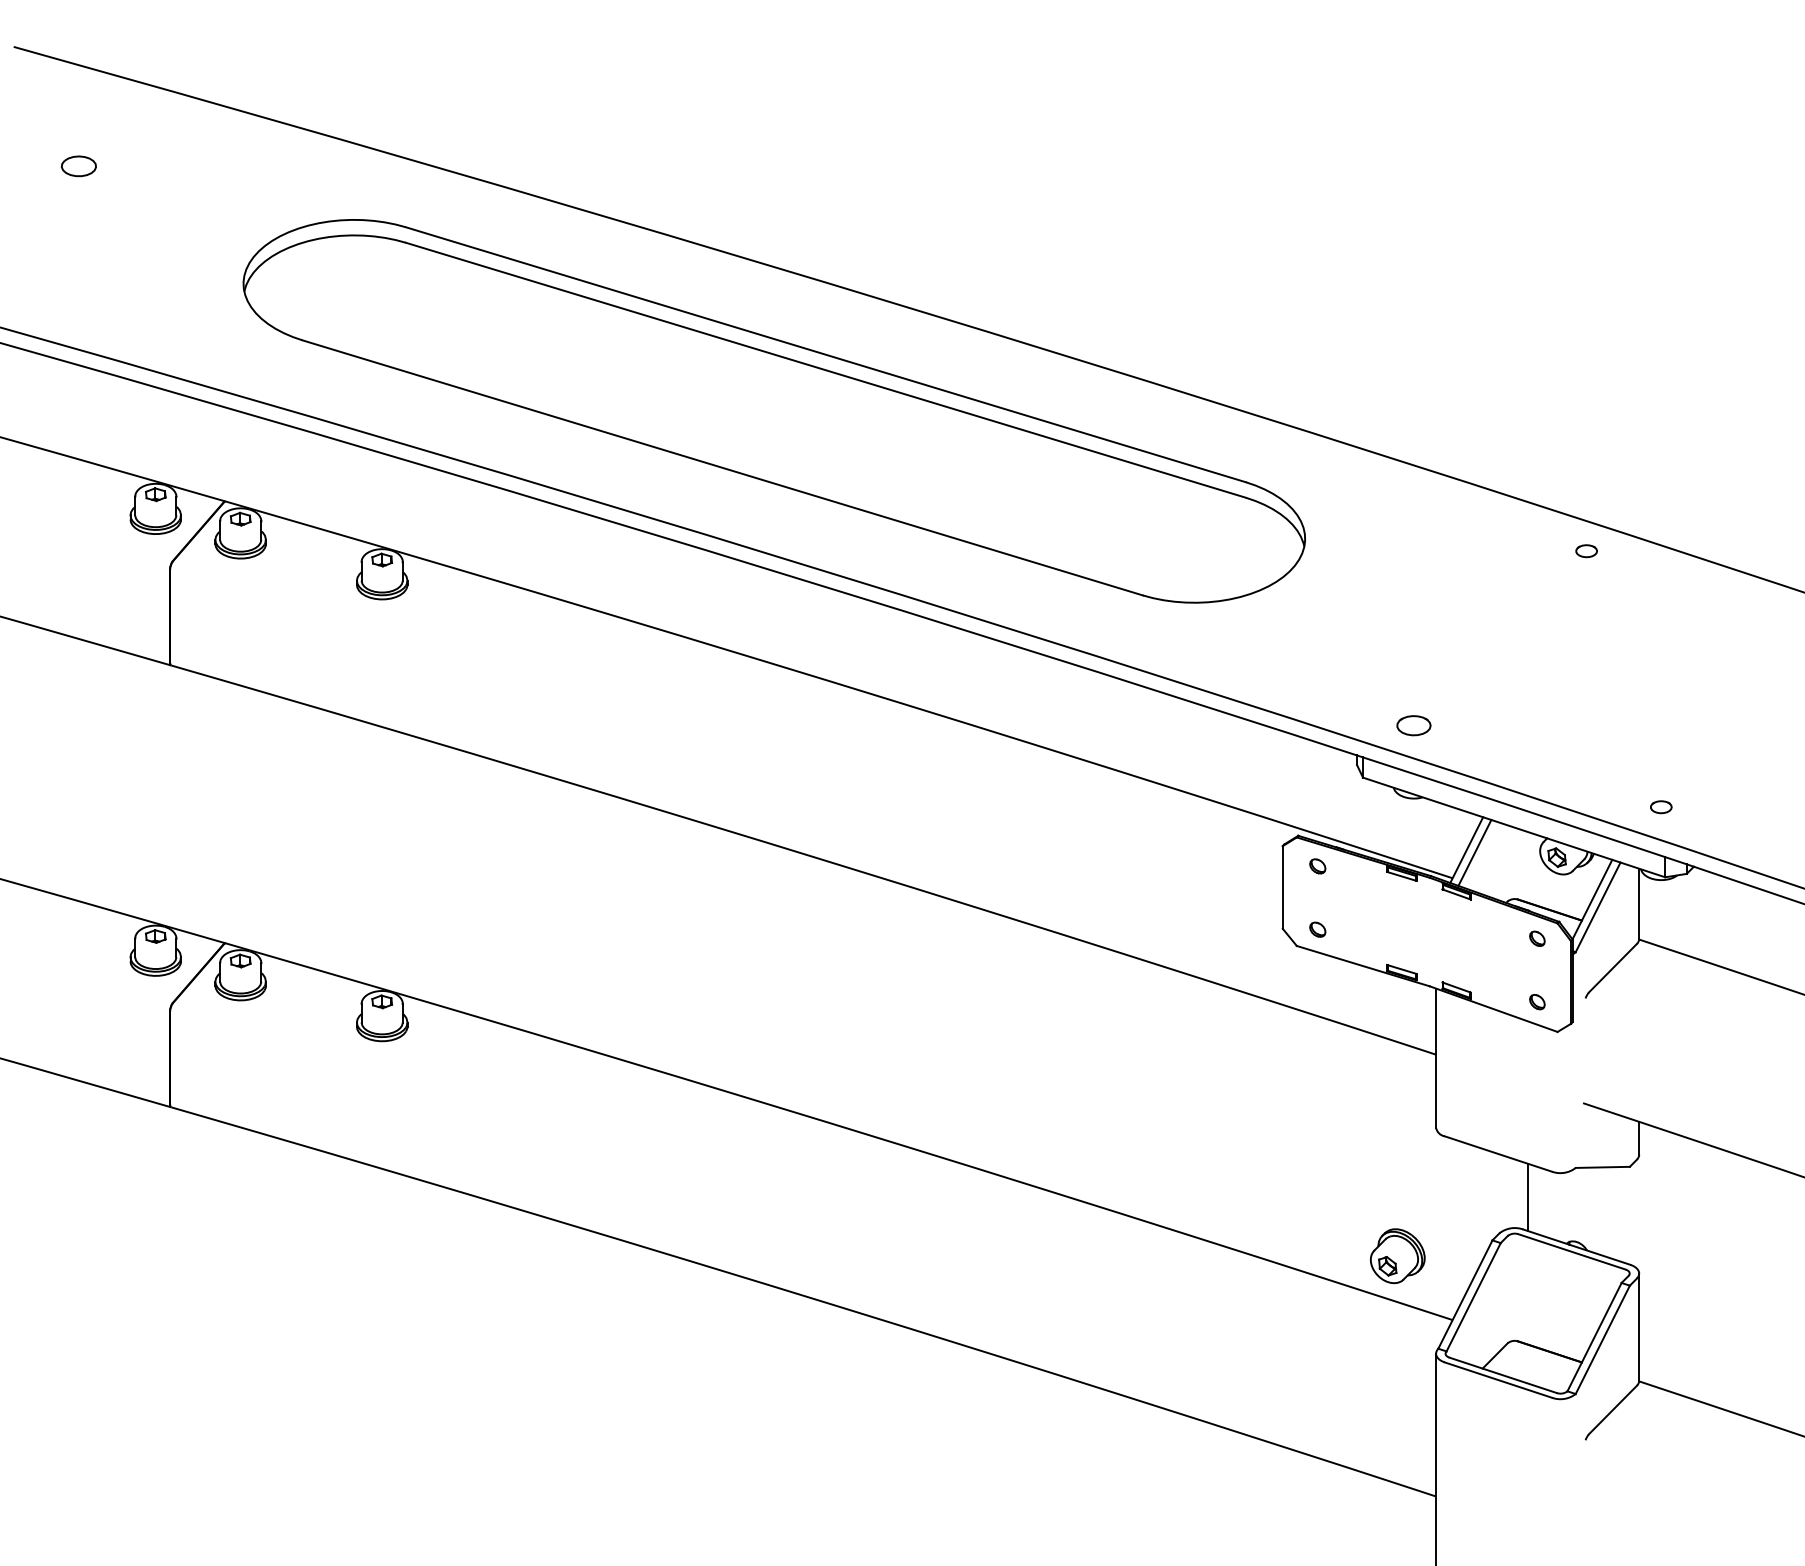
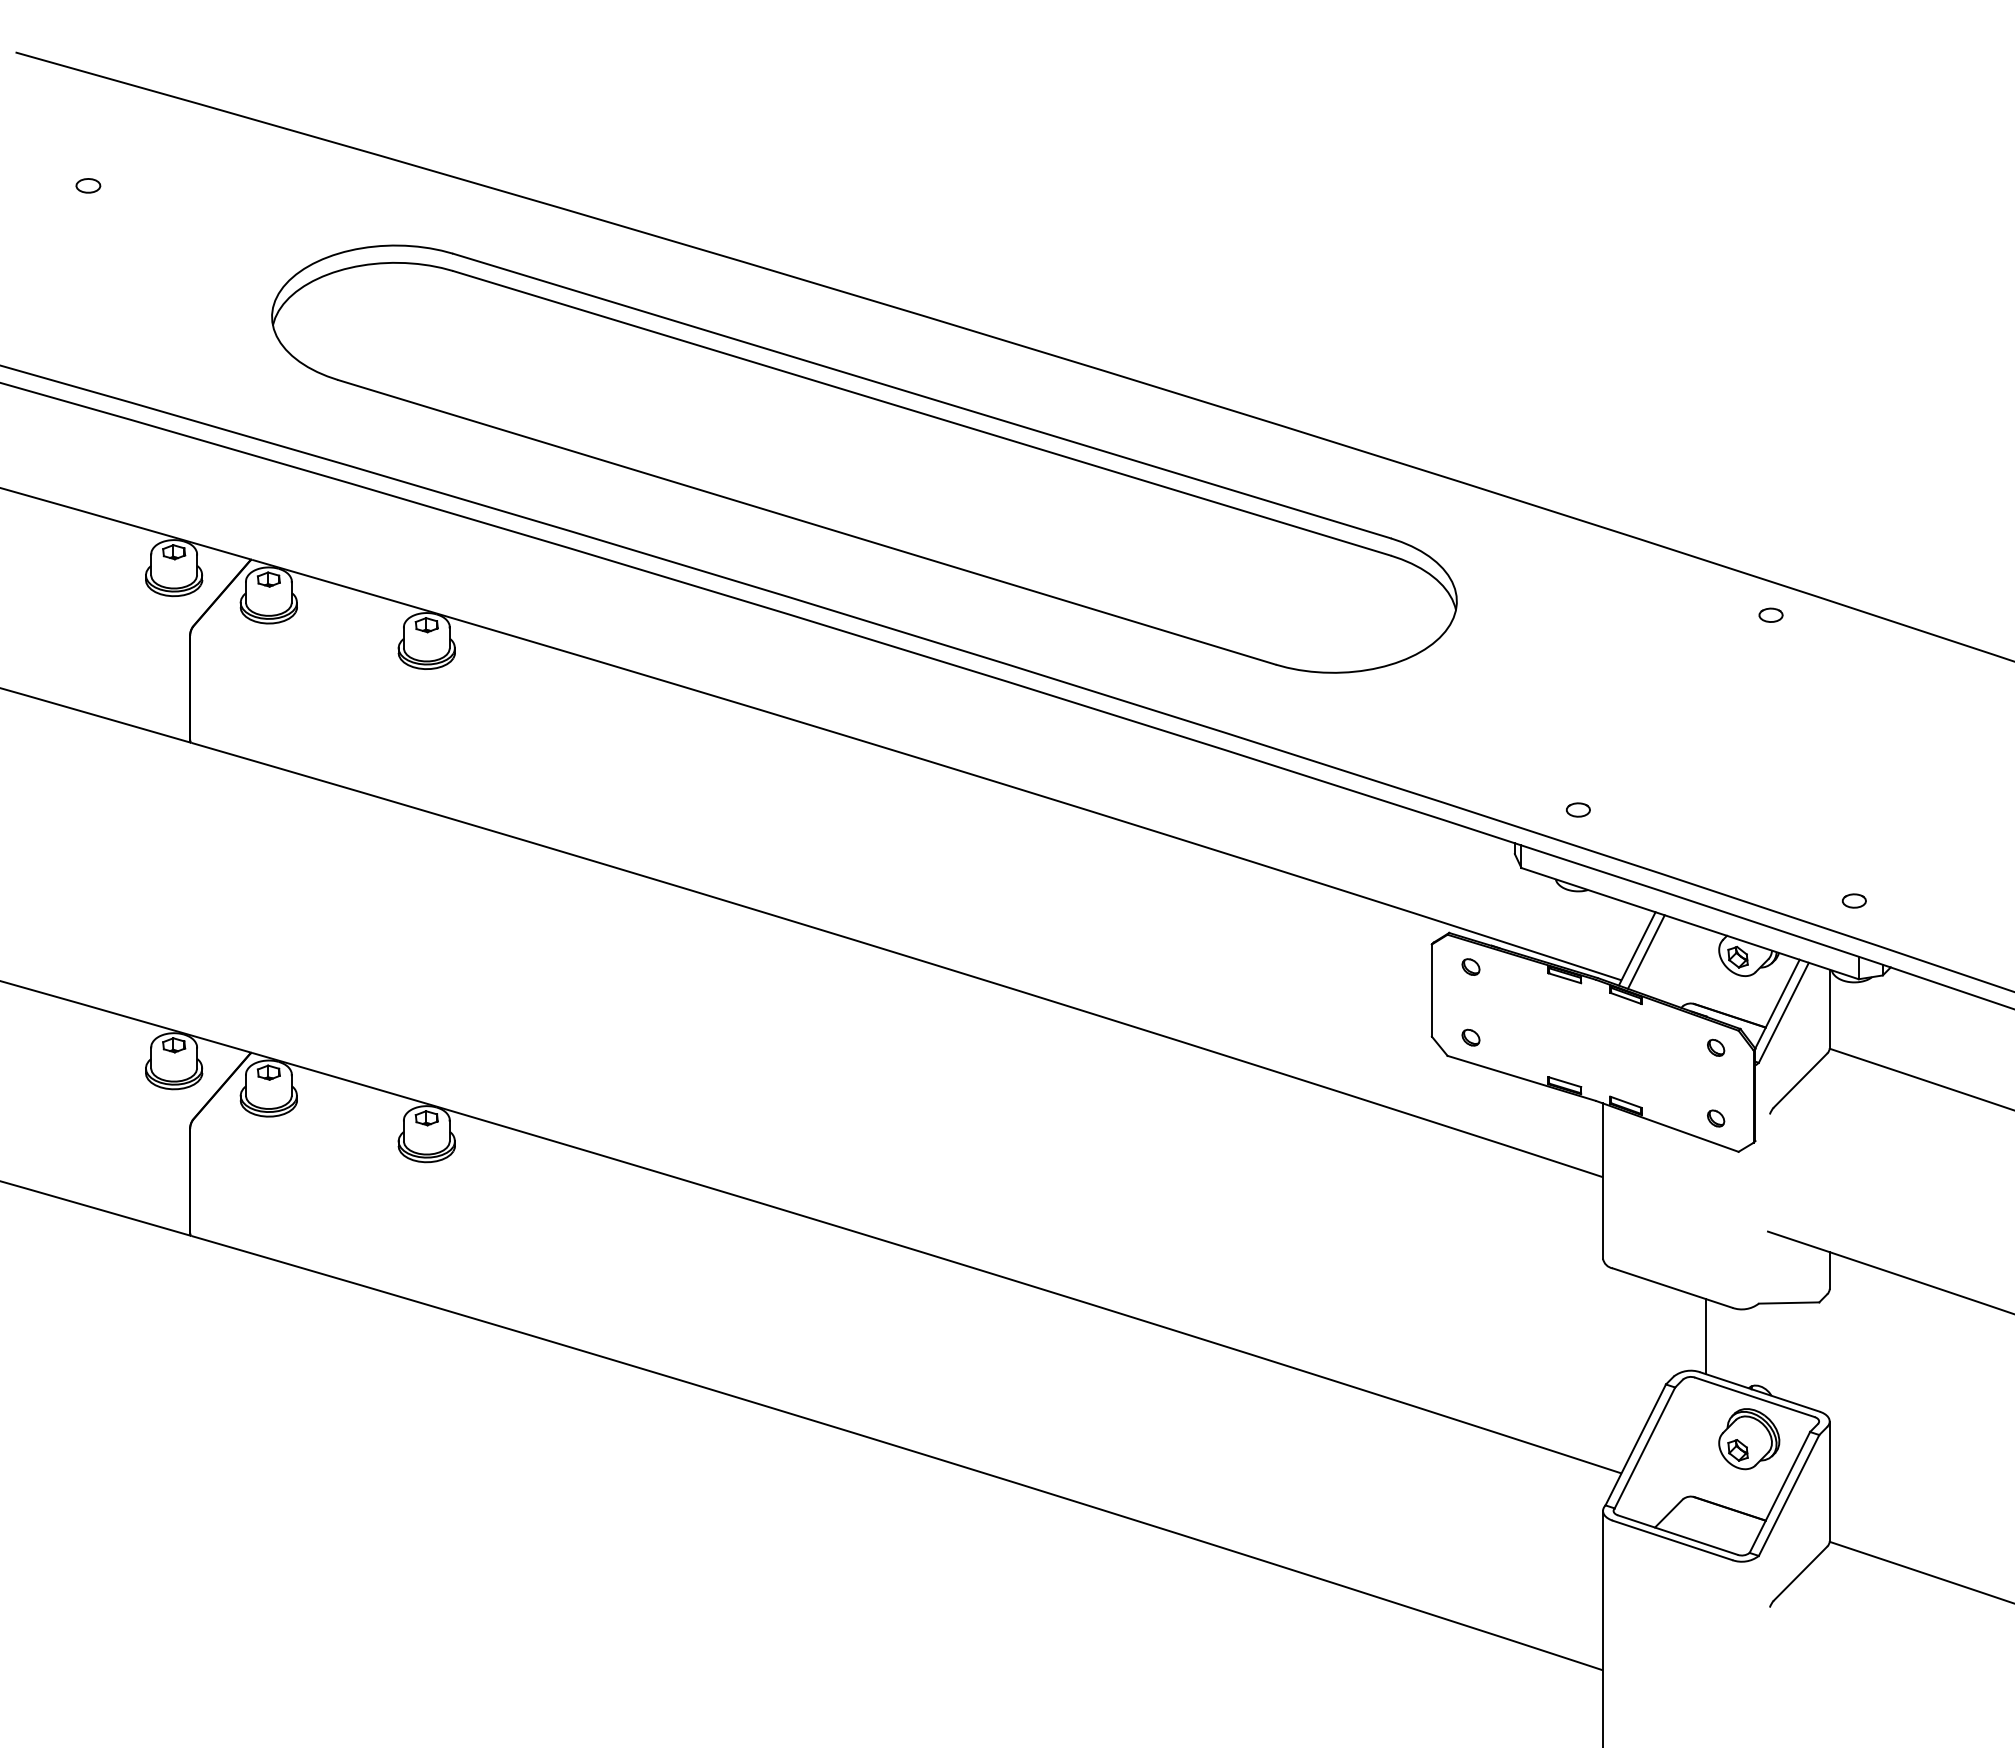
part: (79, 166) -> (88, 185), size x0.62
part: (1414, 725) -> (1578, 809), size x0.62
part: (1397, 1256) -> (1749, 1439), moved

